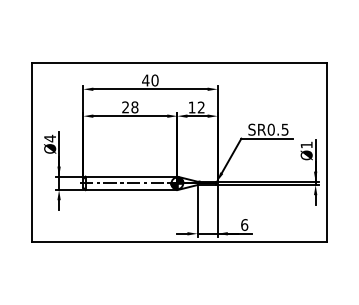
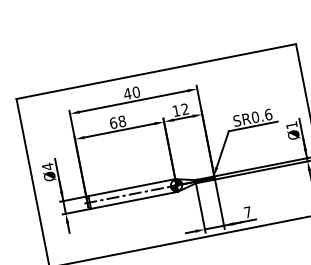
text: (125, 107) -> (113, 123), 28 -> 68
text: (284, 129) -> (267, 114), SR0.5 -> SR0.6
text: (244, 224) -> (247, 211), 6 -> 7

